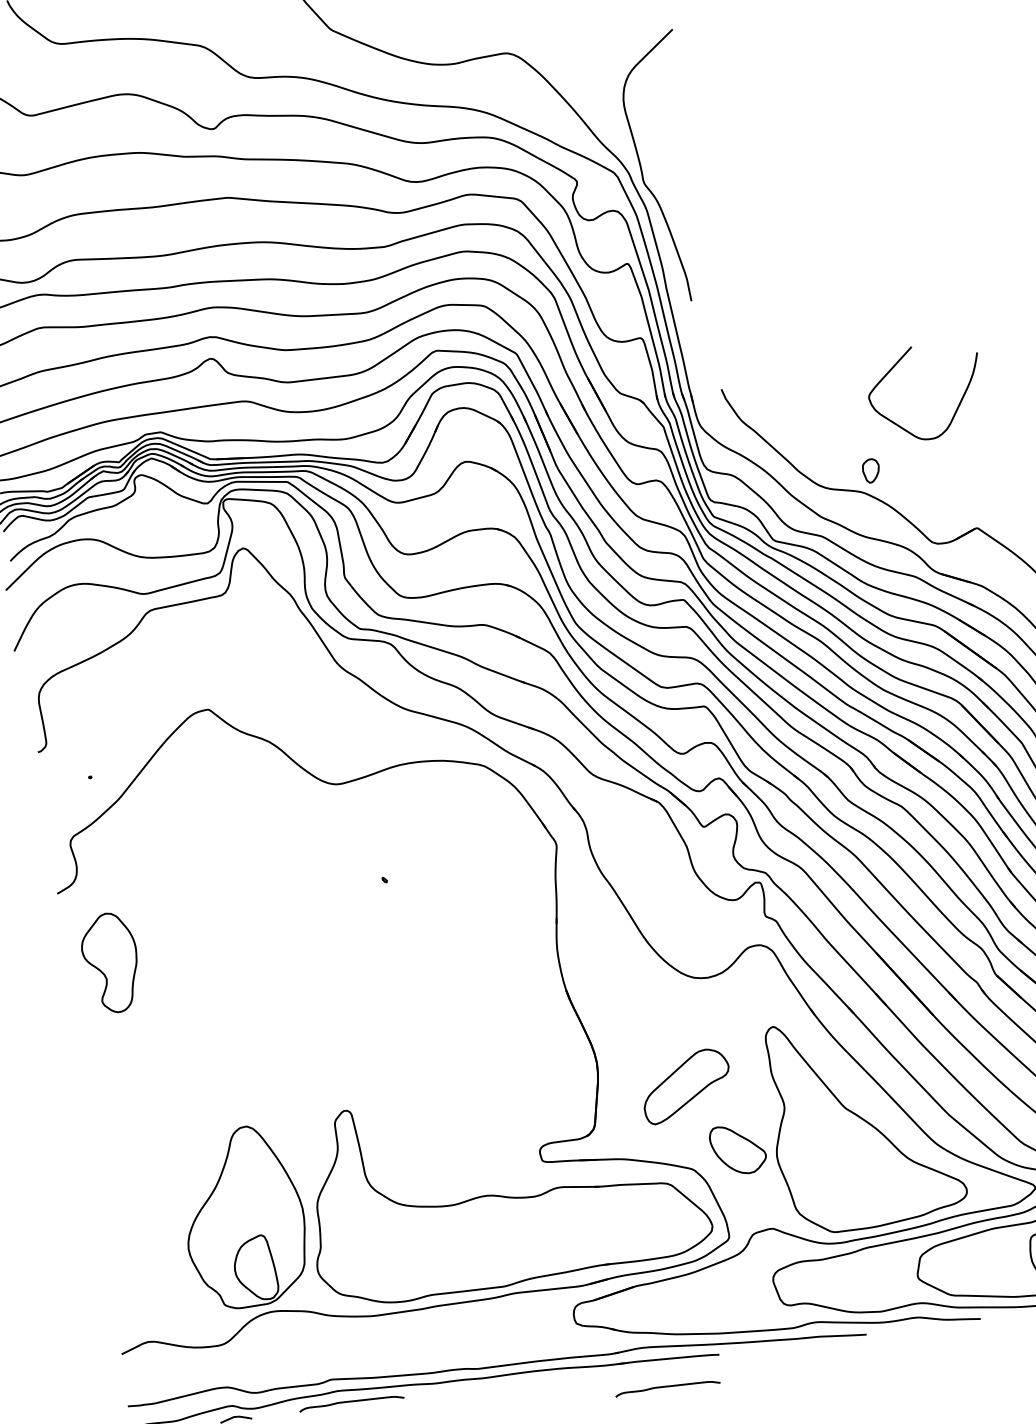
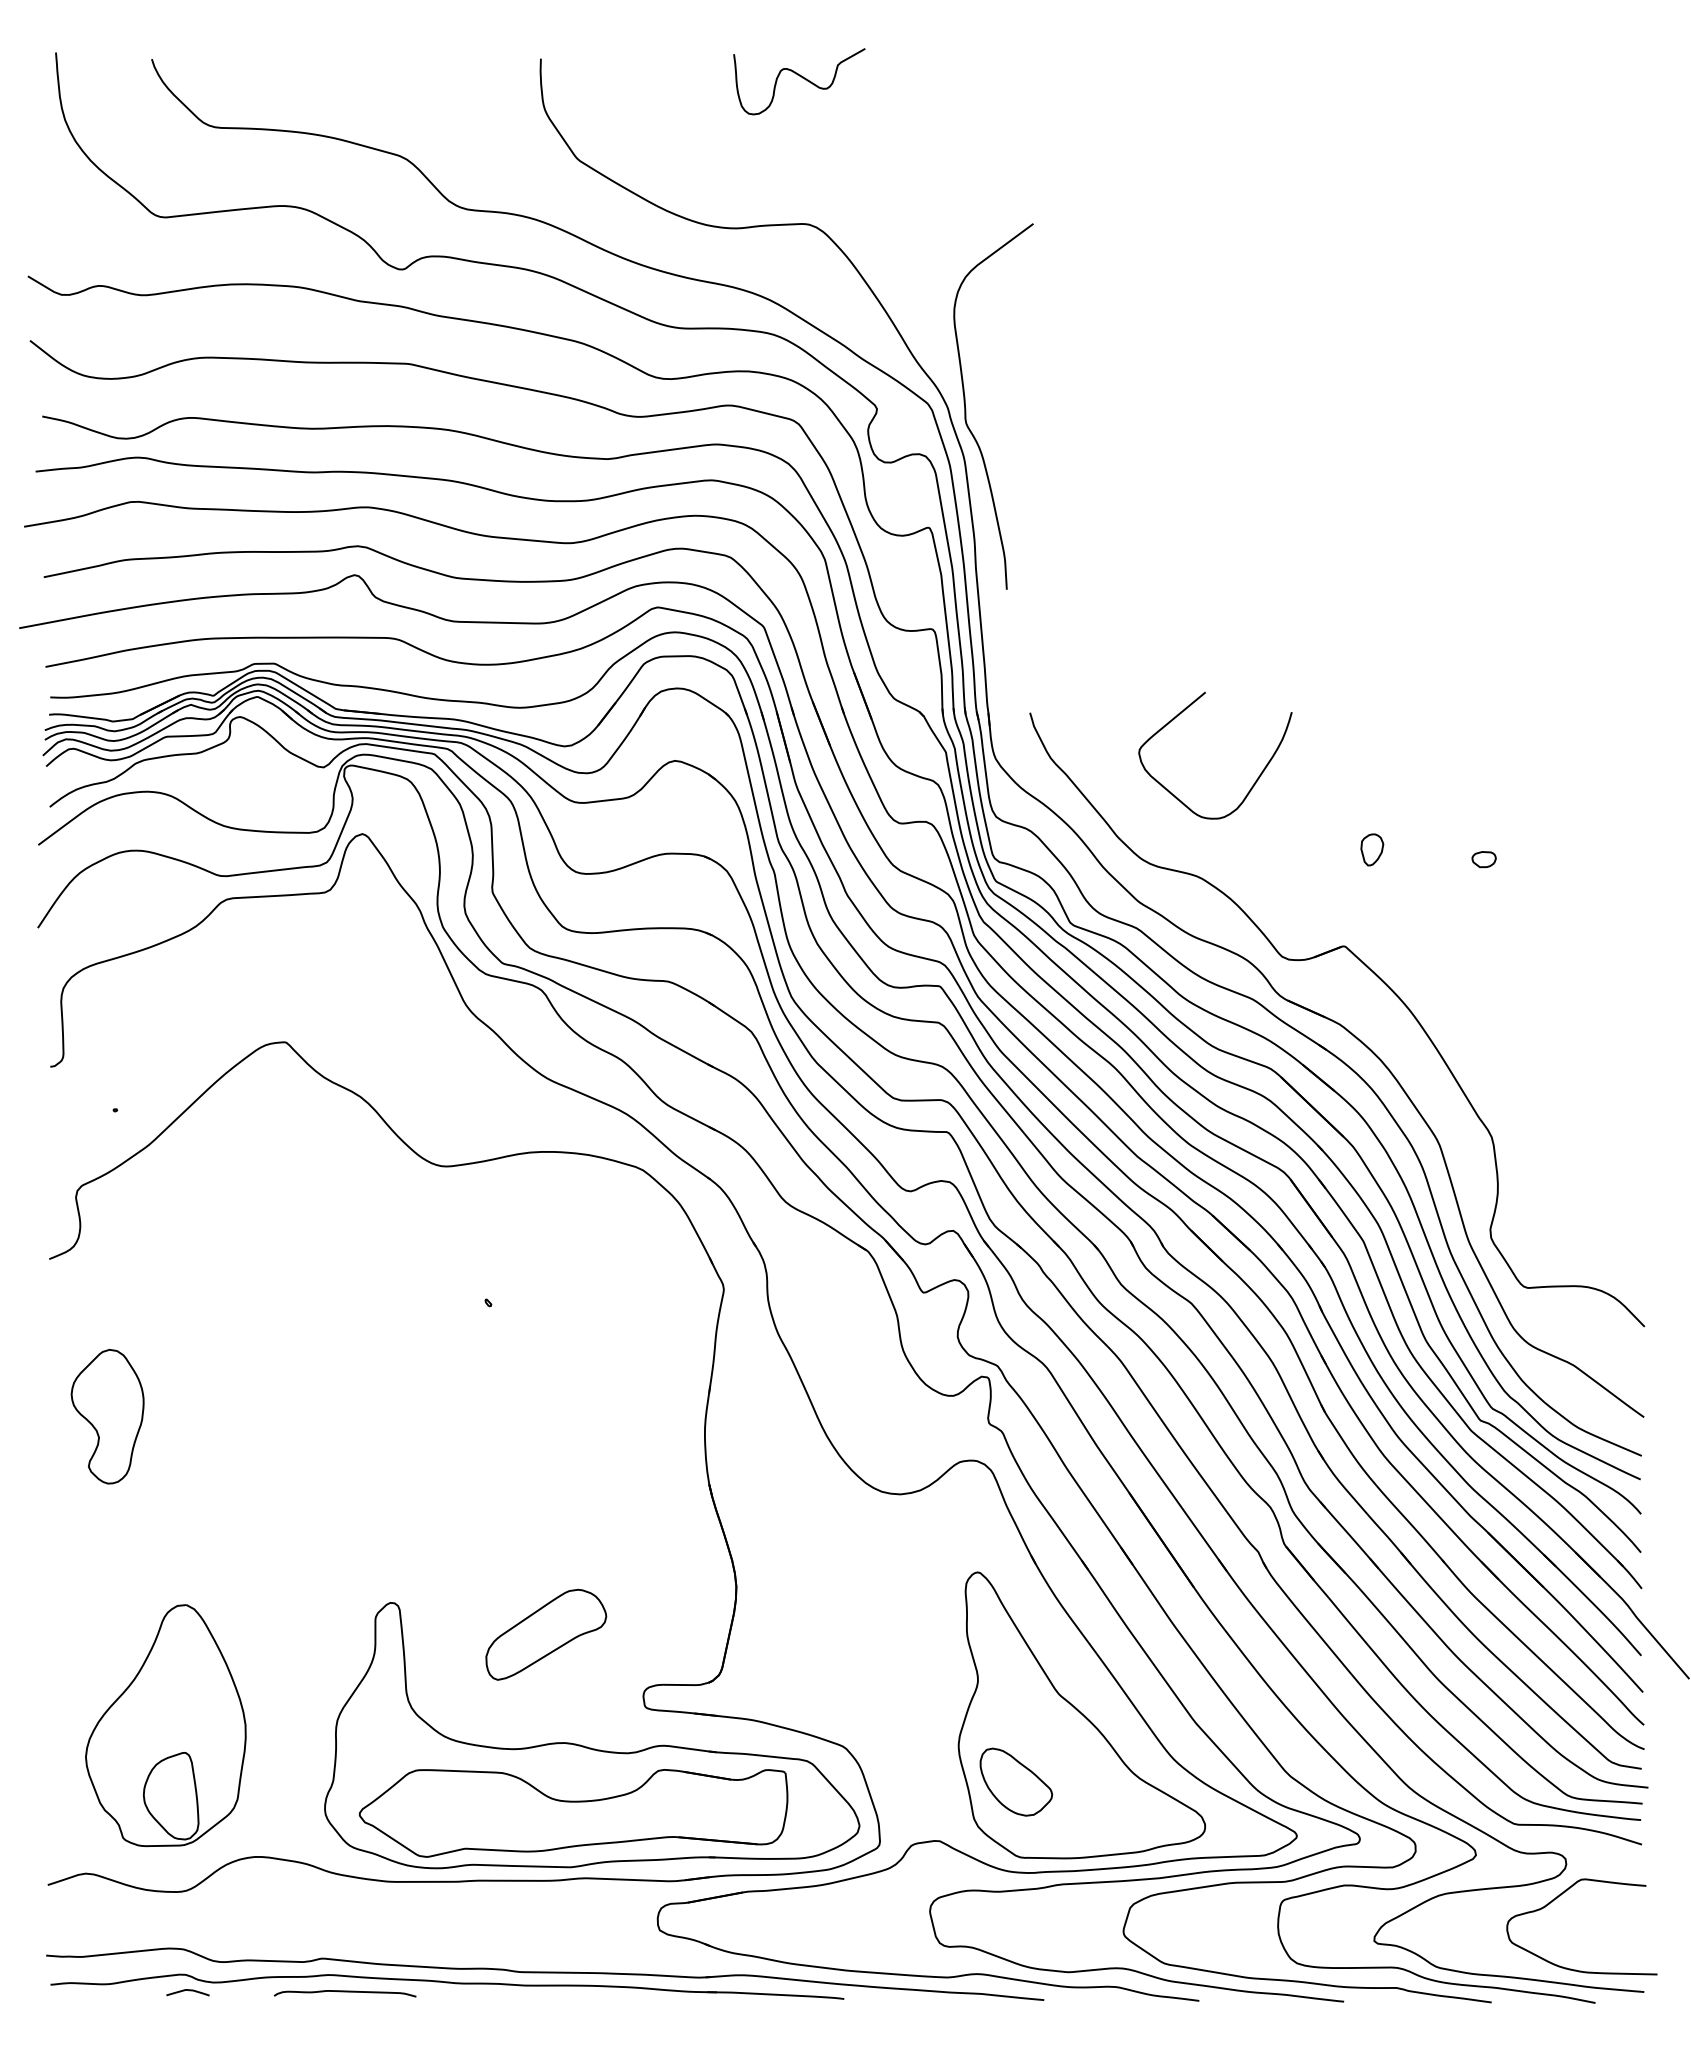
curve: (957, 406) -> (1255, 780), moved
part: (871, 470) -> (1372, 849), moved
part: (110, 963) -> (107, 1416), moved
part: (686, 1085) -> (546, 1634), moved
part: (738, 1149) -> (1016, 1781), moved
part: (243, 1217) -> (165, 1725), moved
part: (500, 1246) -> (573, 1813), added
curve: (667, 1387) -> (769, 2032), removed

